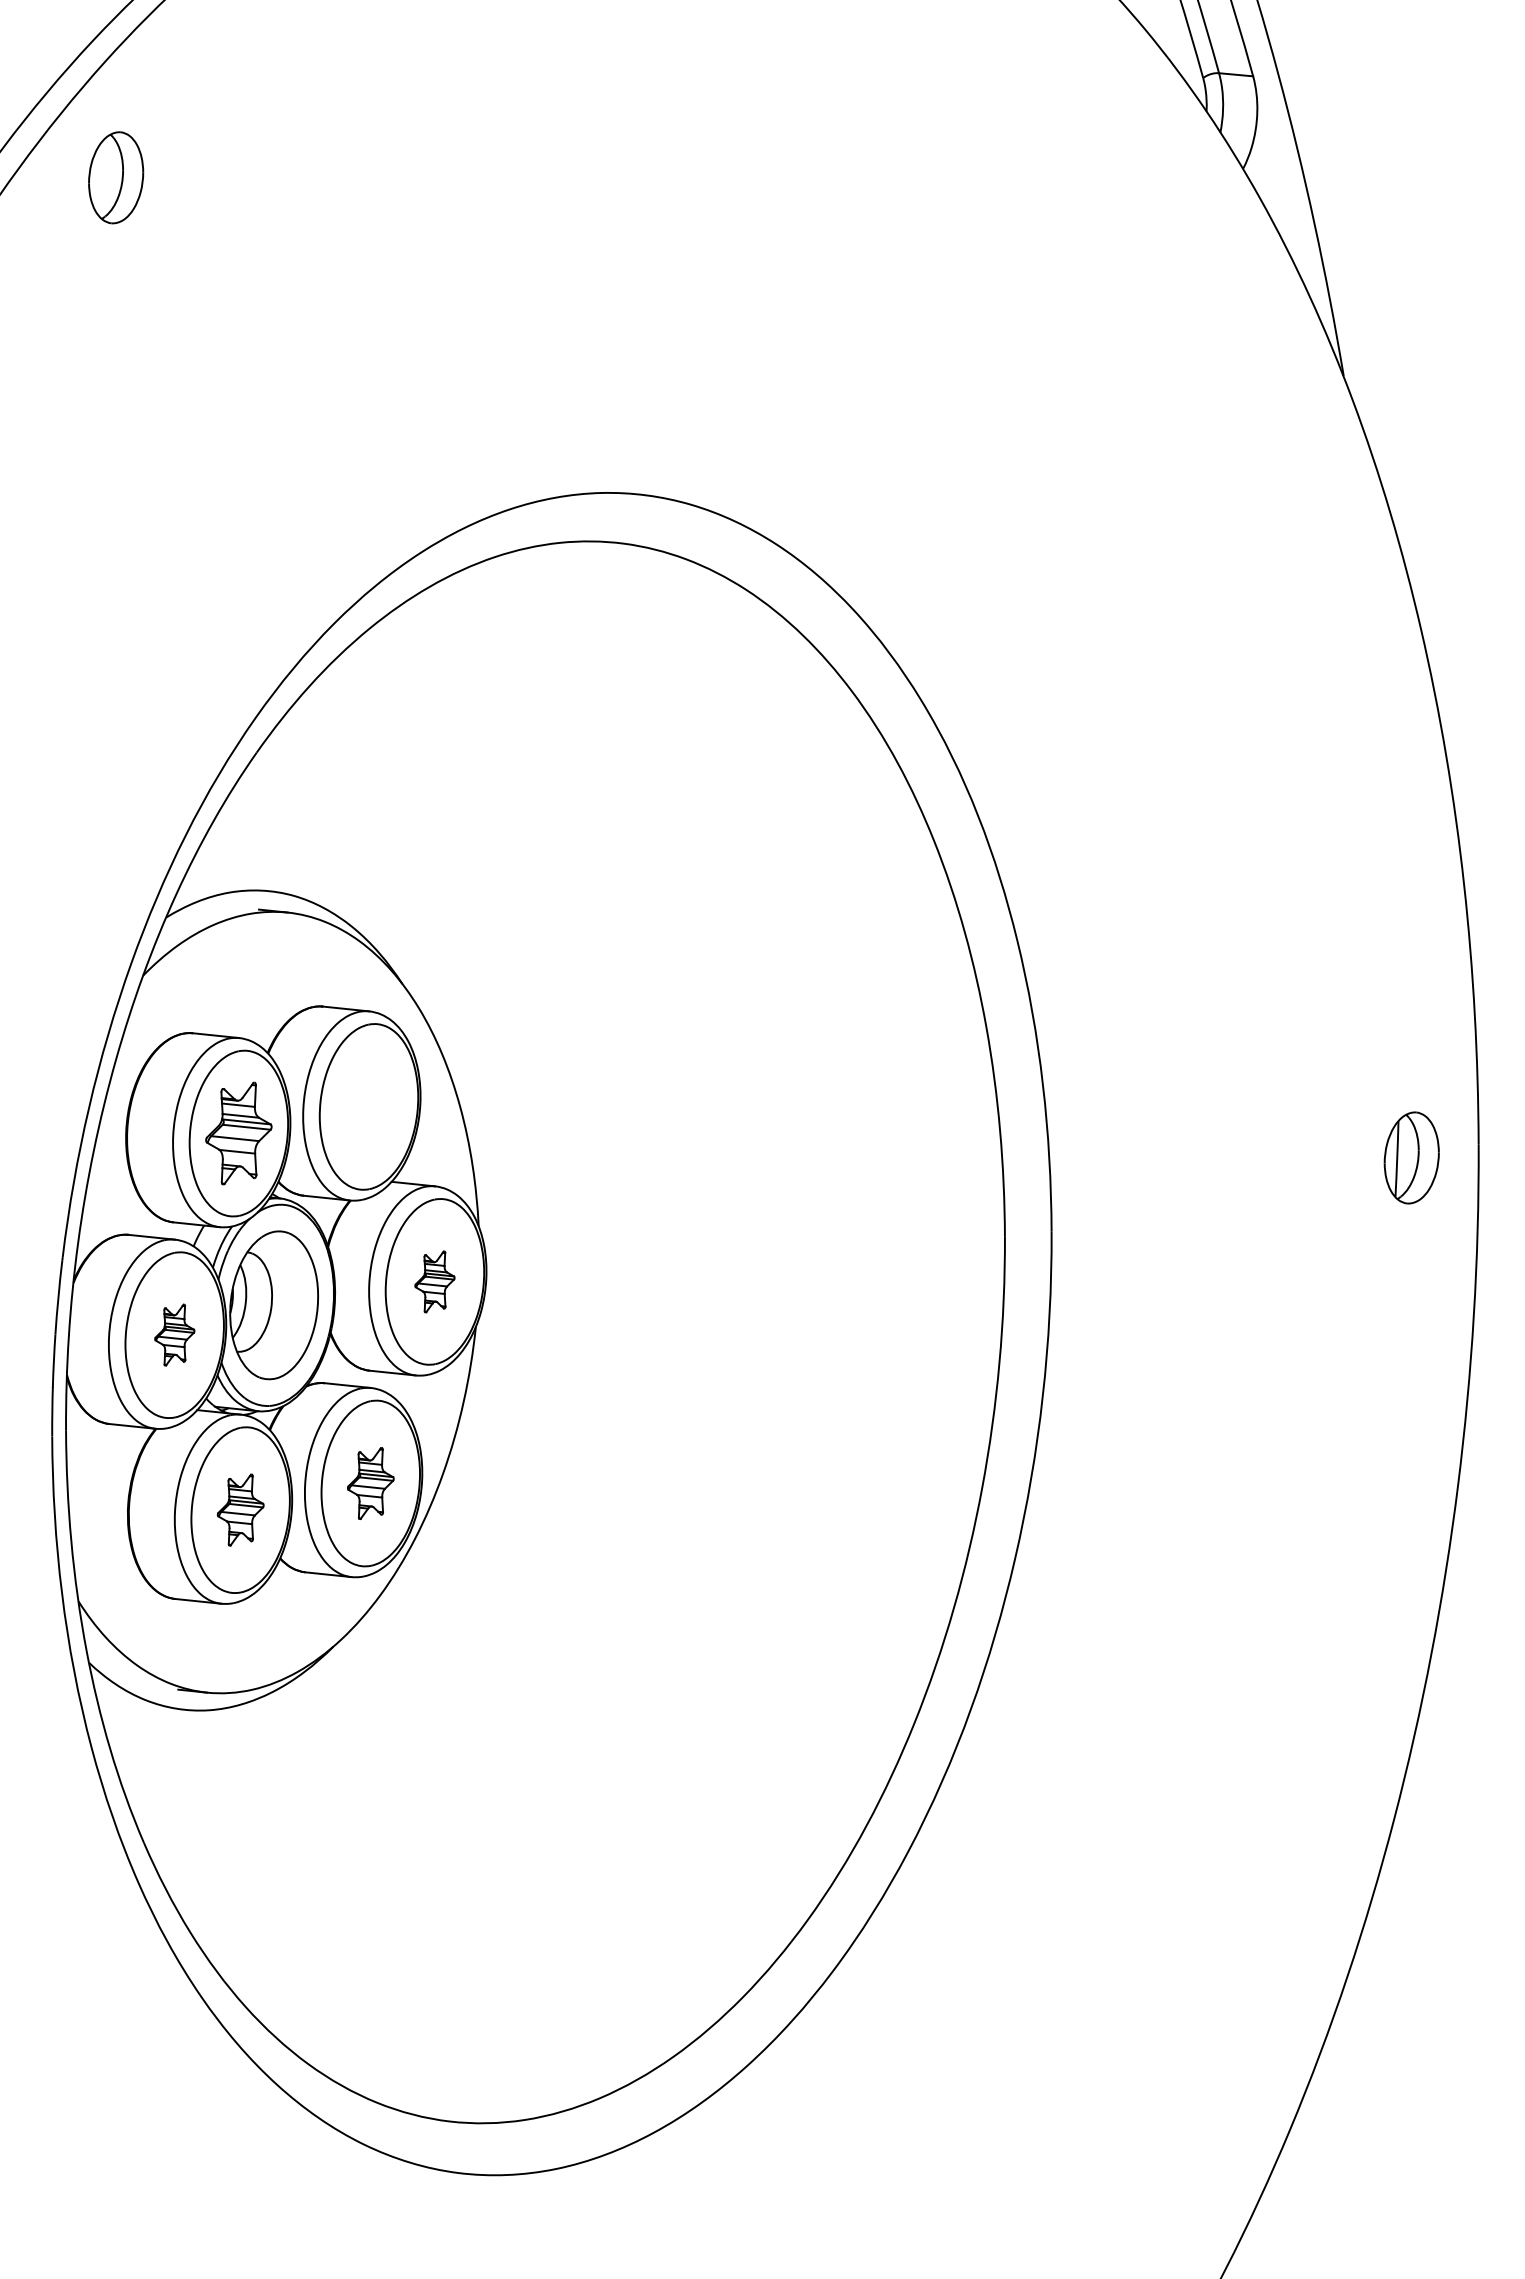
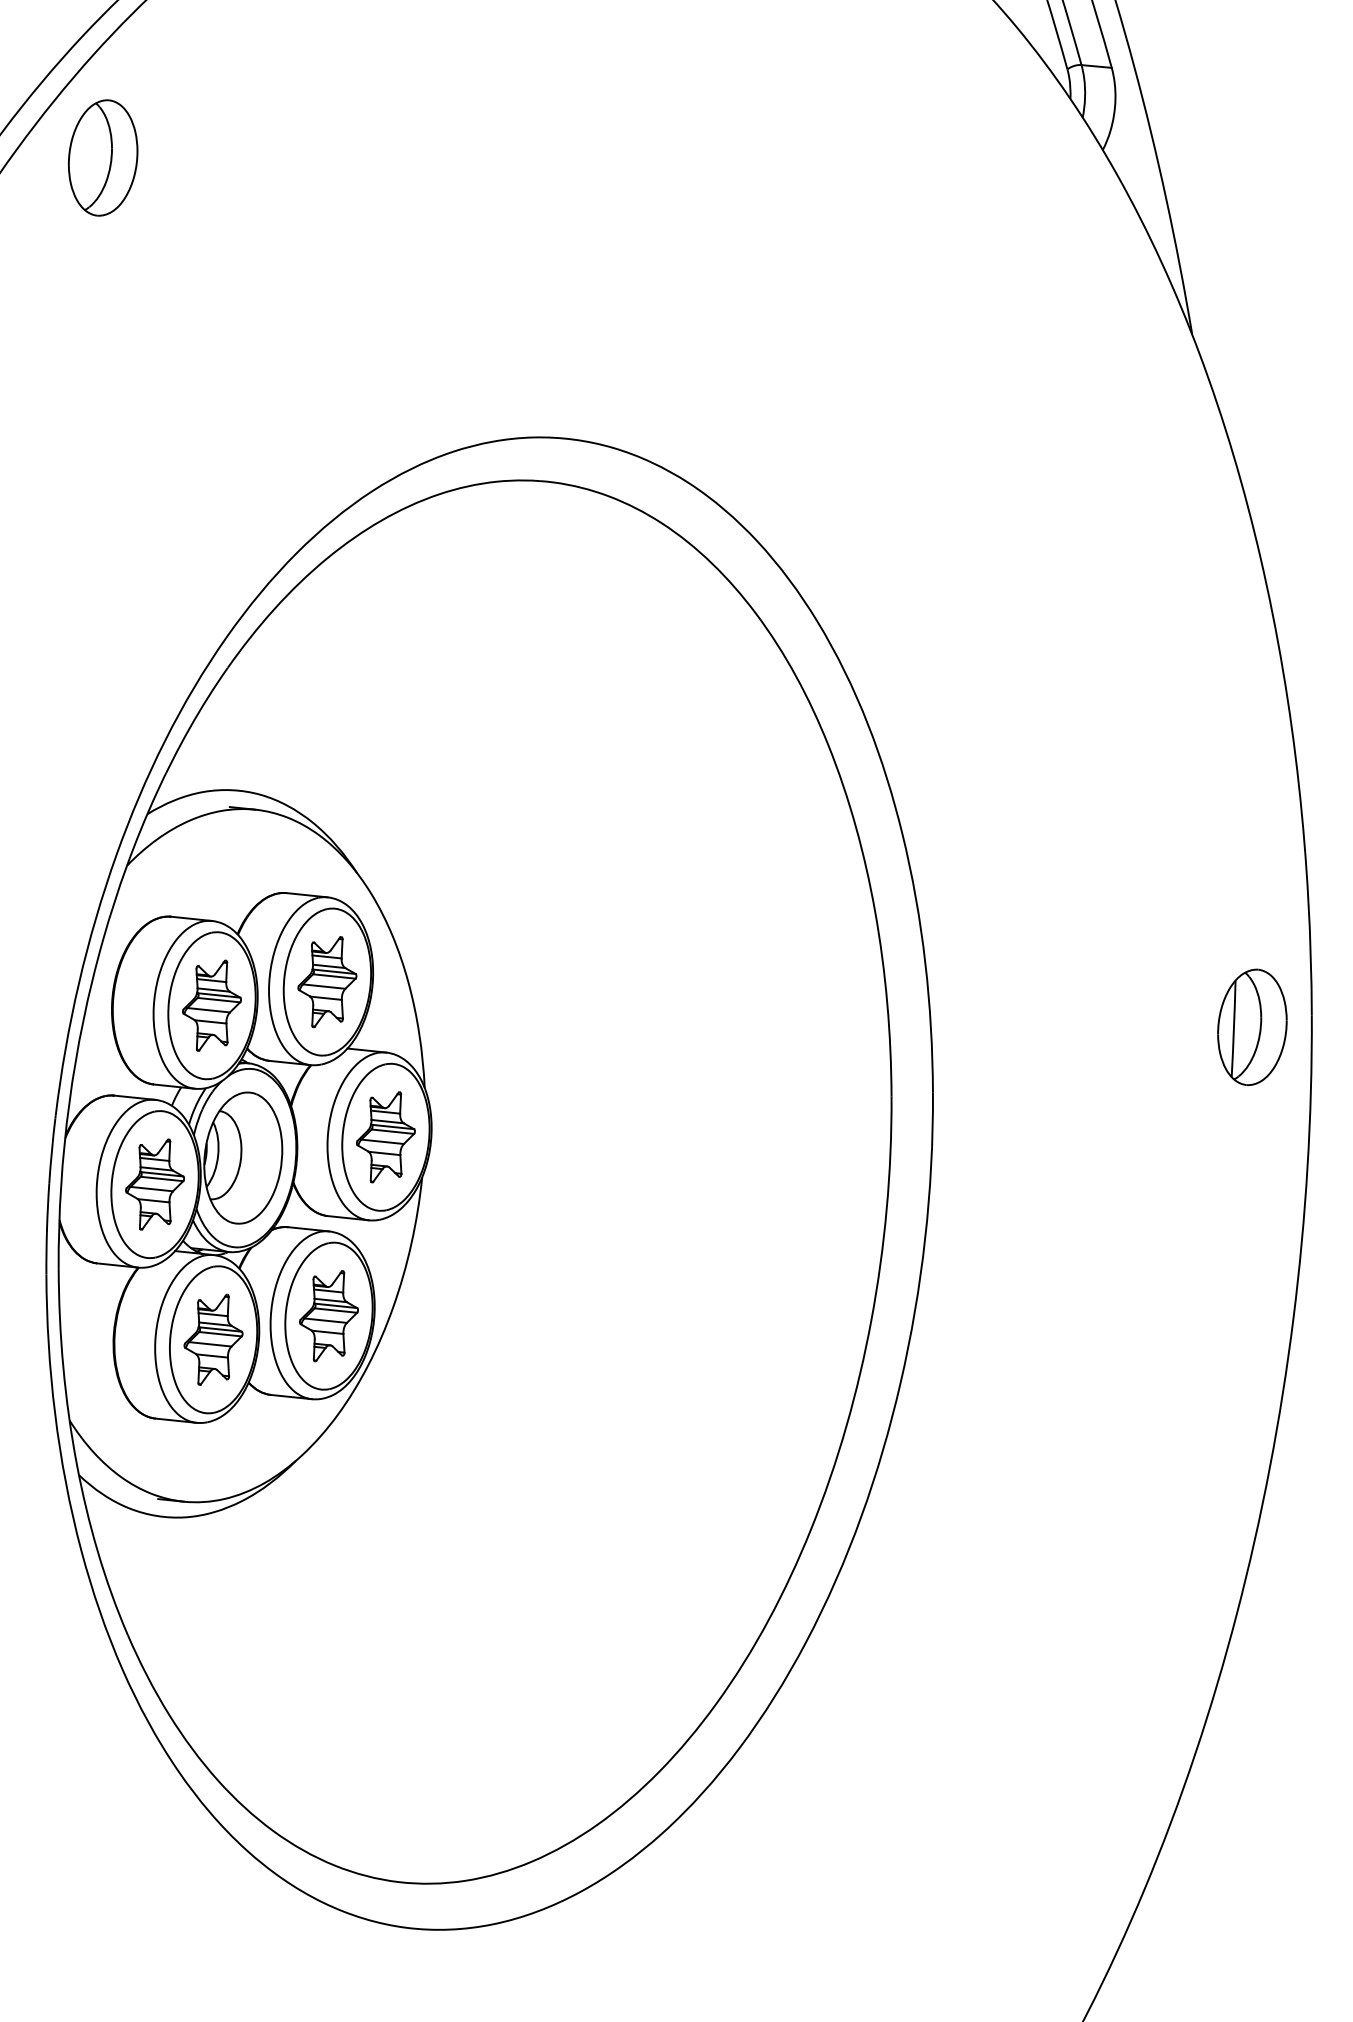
part: (115, 177) -> (102, 157), size x1.43
part: (368, 1106) -> (326, 981), added
part: (1411, 1157) -> (1252, 1026), size x1.43
part: (434, 1281) -> (385, 1136), size x1.67
part: (174, 1334) -> (154, 1183), size x1.67
part: (370, 1483) -> (328, 1316), size x1.43
part: (240, 1509) -> (213, 1339), size x1.43

